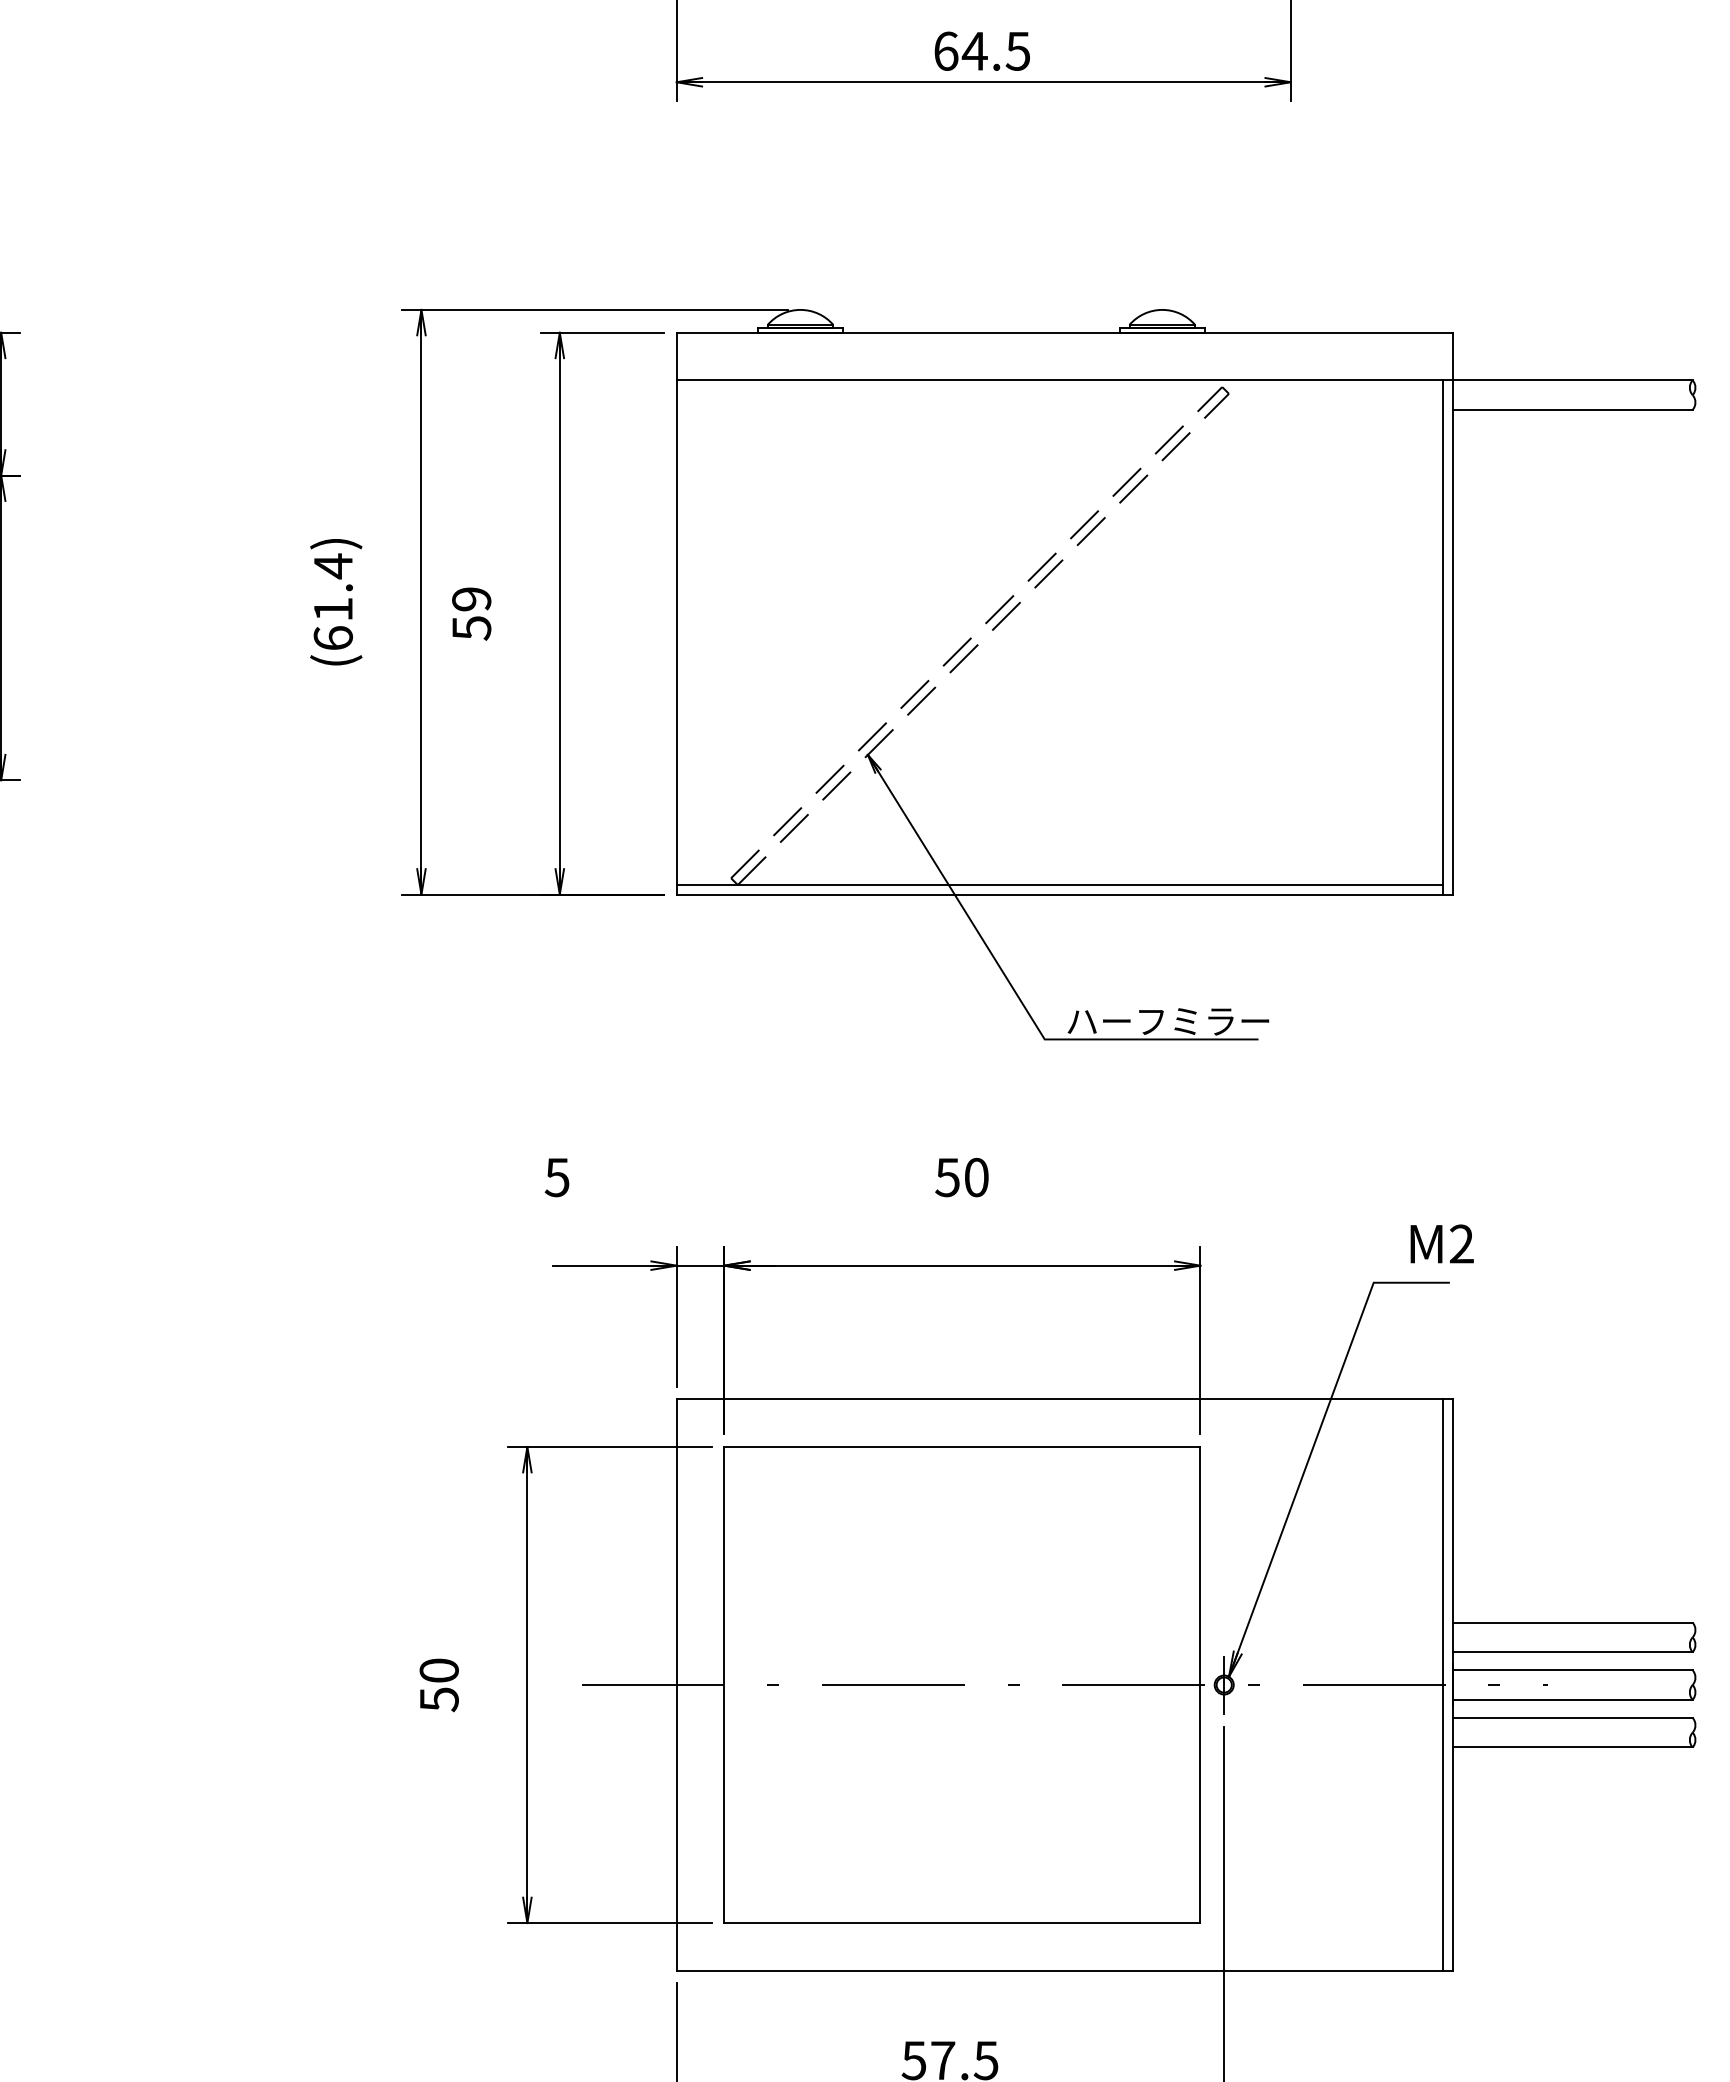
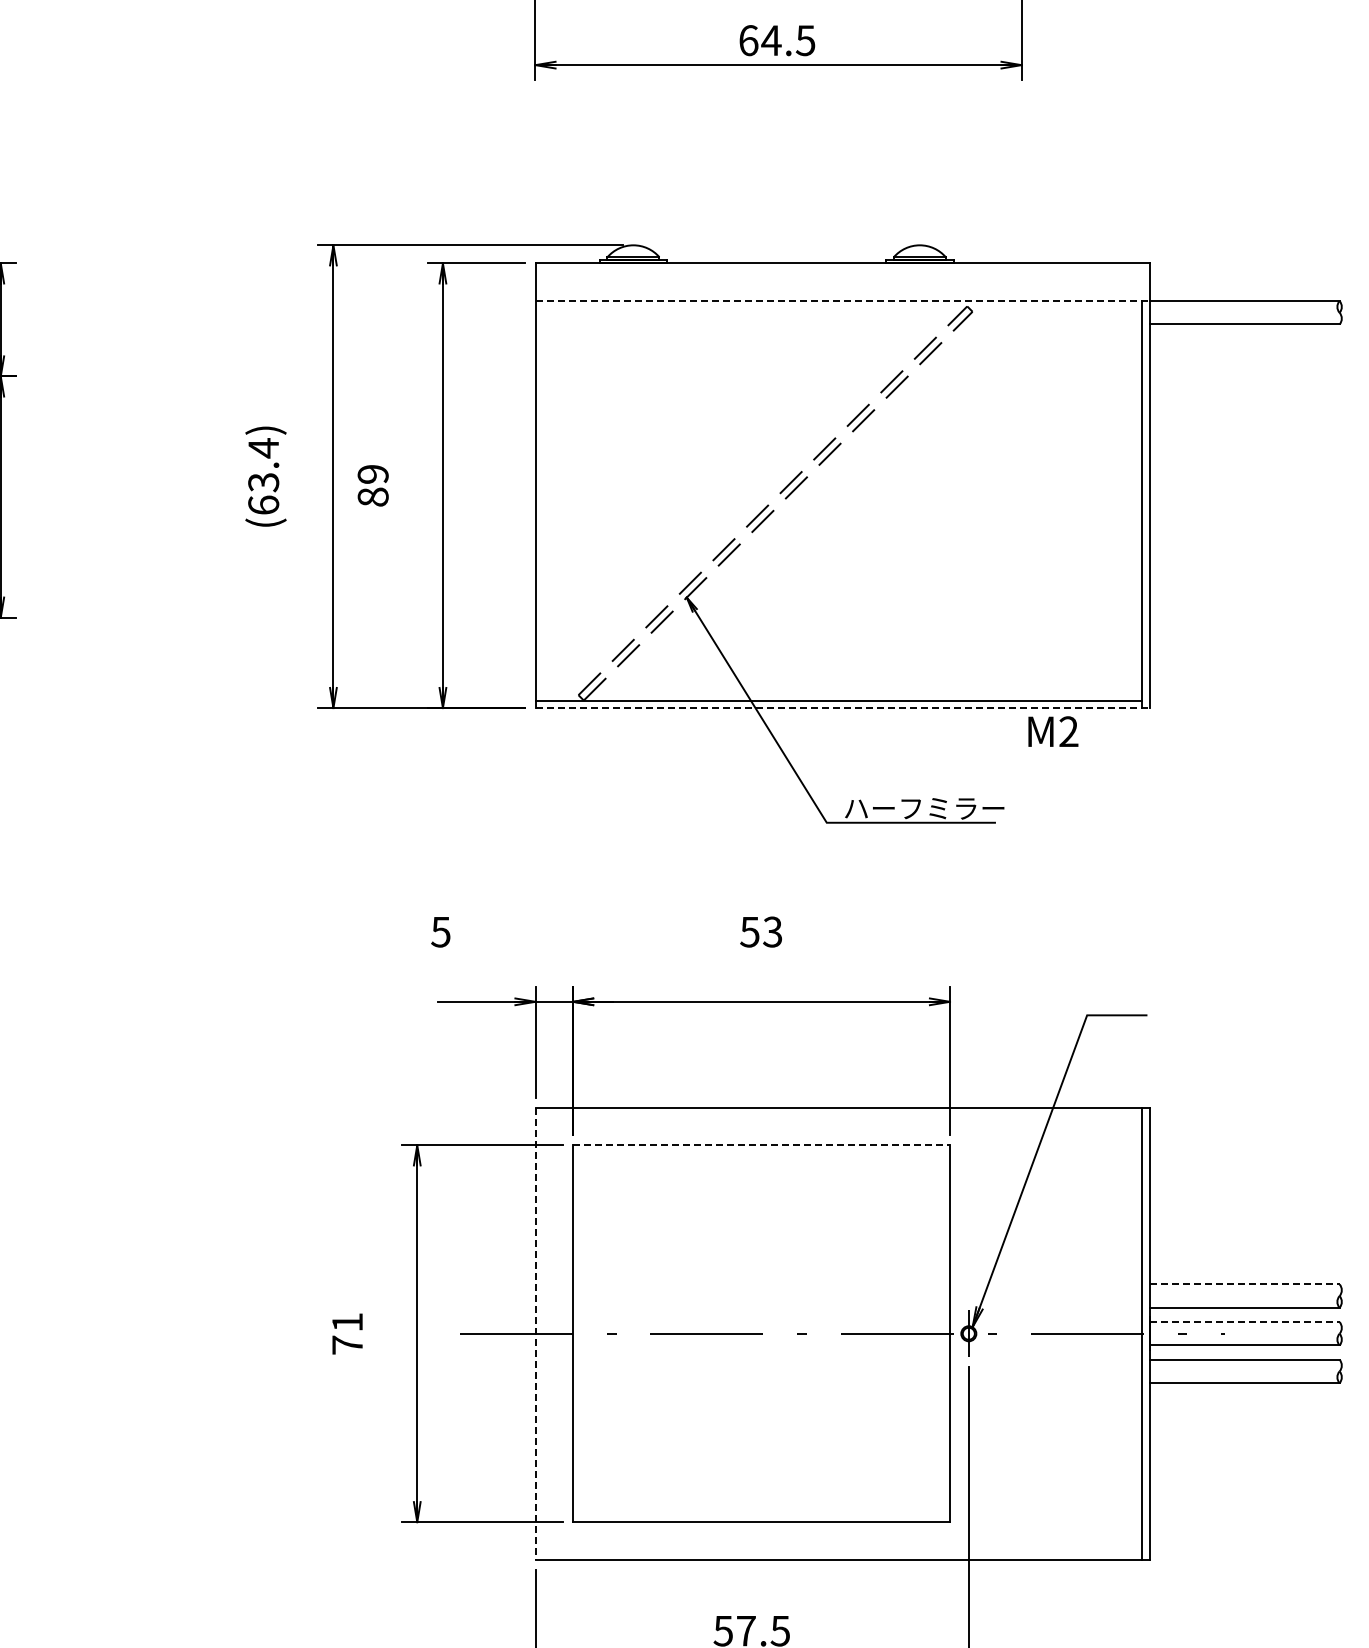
line: (1065, 380) -> (843, 301), solid -> dashed
text: (333, 609) -> (263, 482), (61.4) -> (63.4)
text: (470, 628) -> (372, 497), 59 -> 89
line: (1065, 895) -> (843, 708), solid -> dashed
text: (976, 1176) -> (772, 931), 50 -> 53
text: (1442, 1243) -> (1053, 731), moved
line: (963, 1447) -> (762, 1145), solid -> dashed
line: (1572, 1622) -> (1244, 1284), solid -> dashed
line: (1572, 1670) -> (1244, 1322), solid -> dashed
text: (439, 1685) -> (347, 1334), 50 -> 71
line: (676, 1685) -> (535, 1334), solid -> dashed

